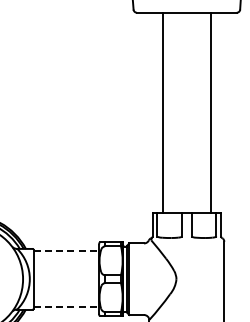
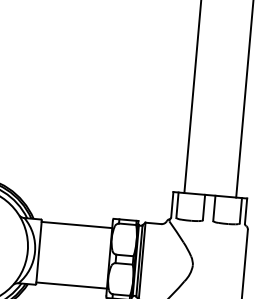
line: (66, 251) -> (77, 225), dashed -> solid
line: (66, 307) -> (71, 285), dashed -> solid

